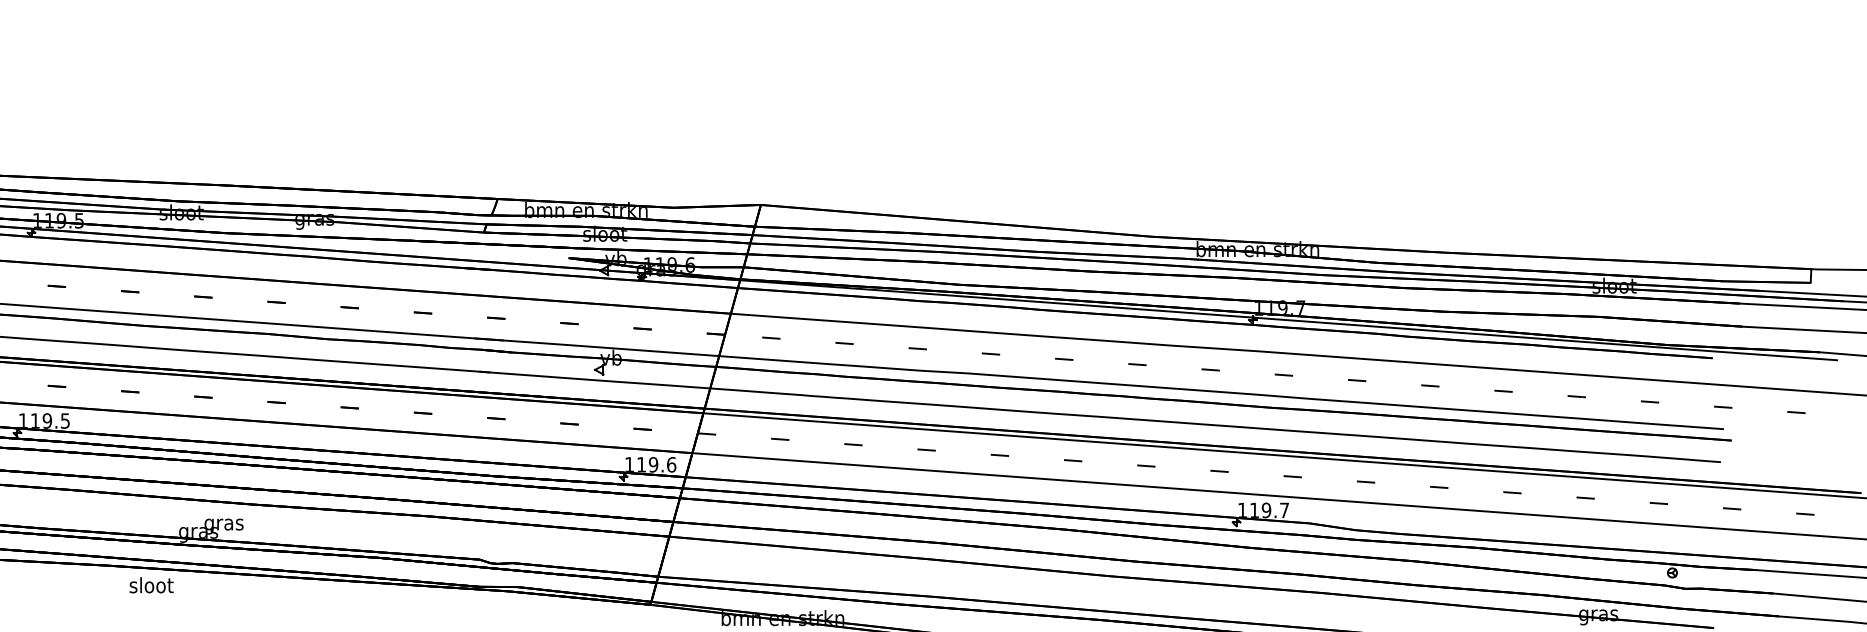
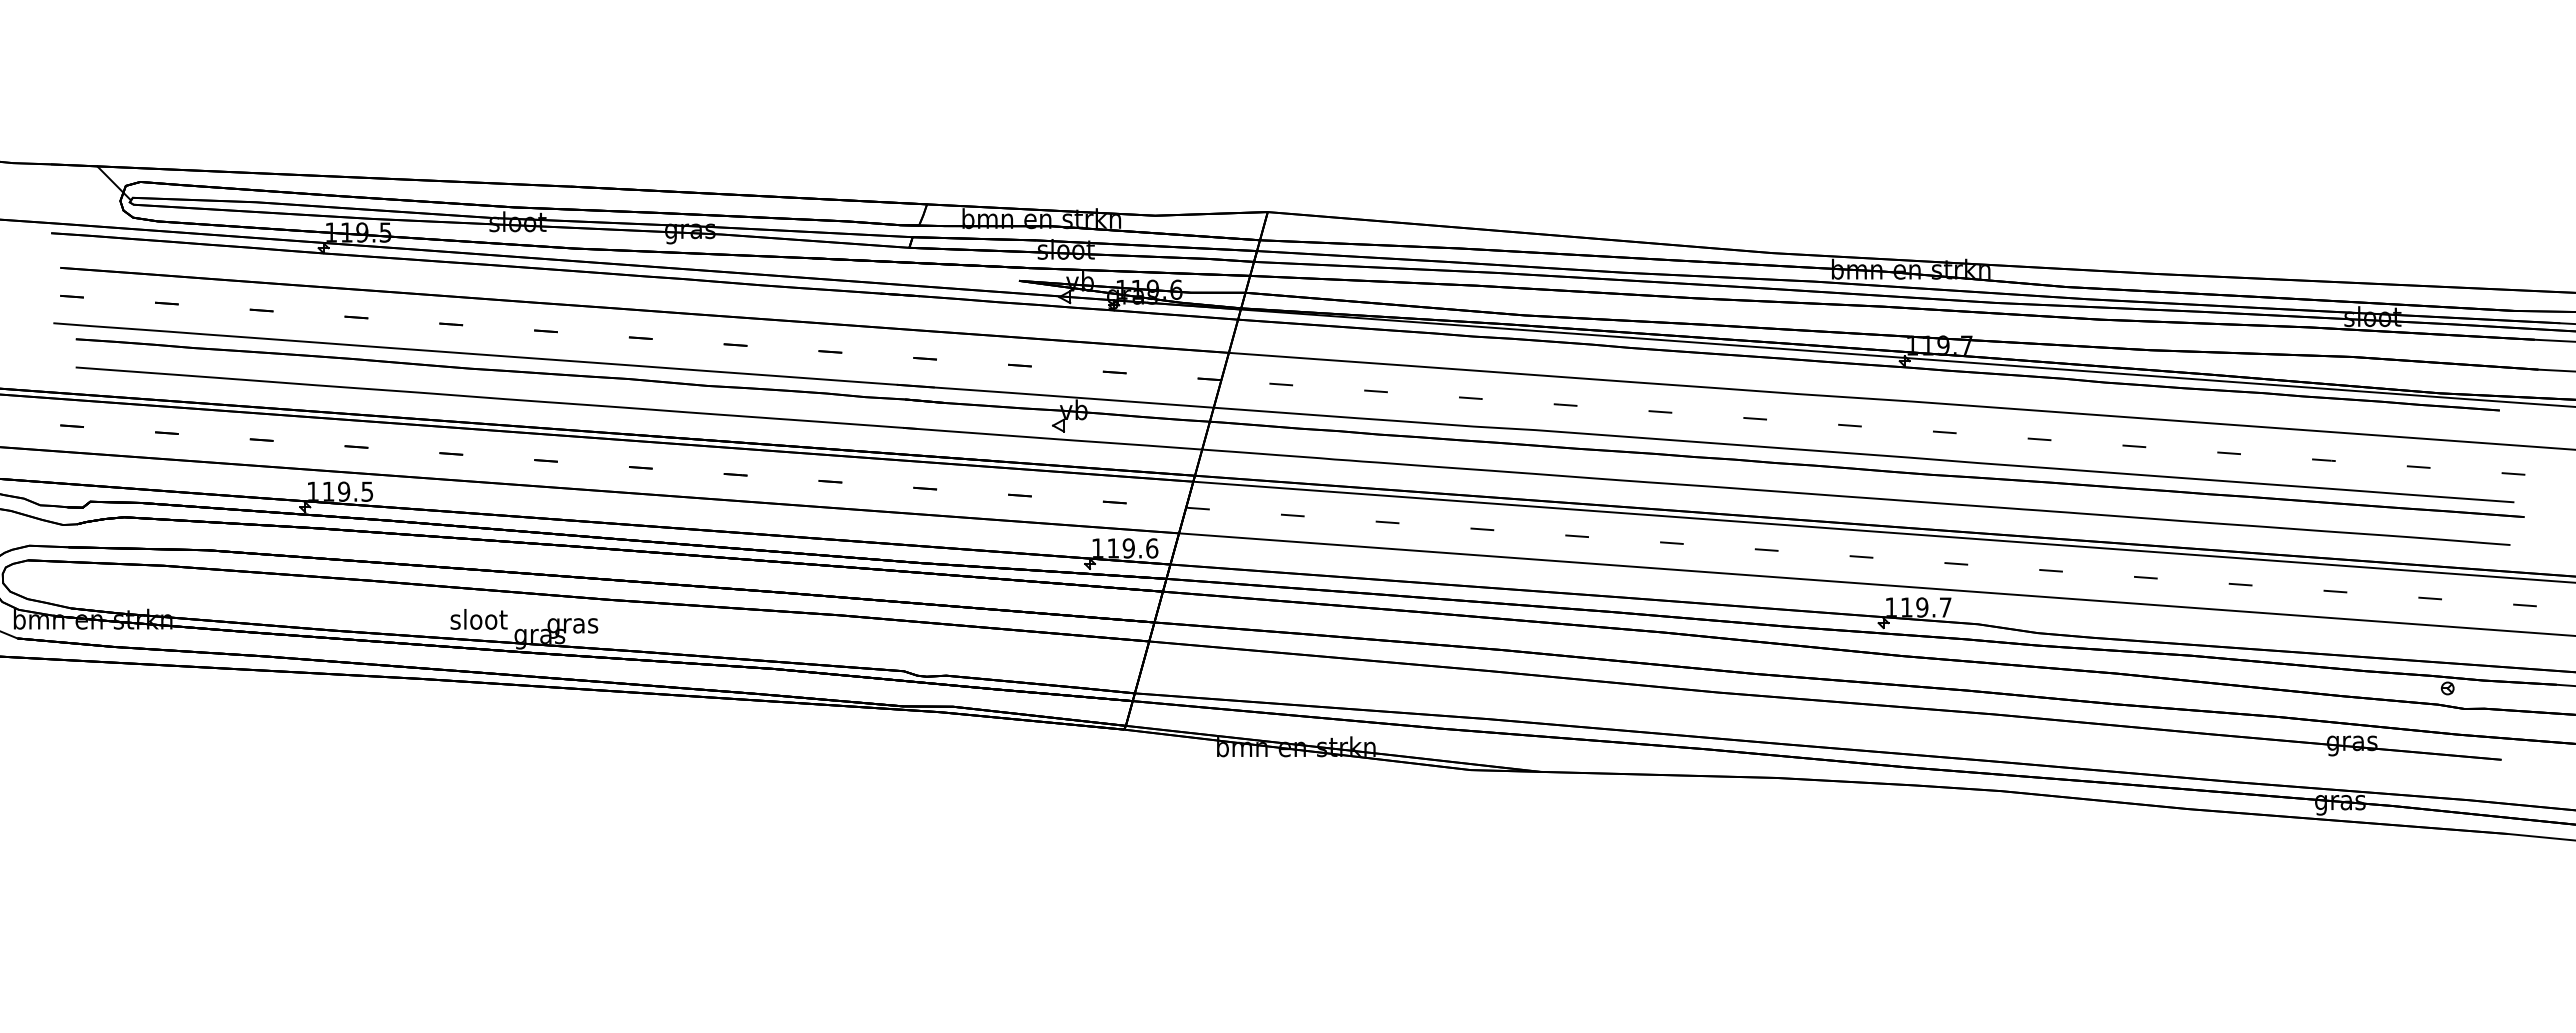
text: (151, 585) -> (478, 619), moved

